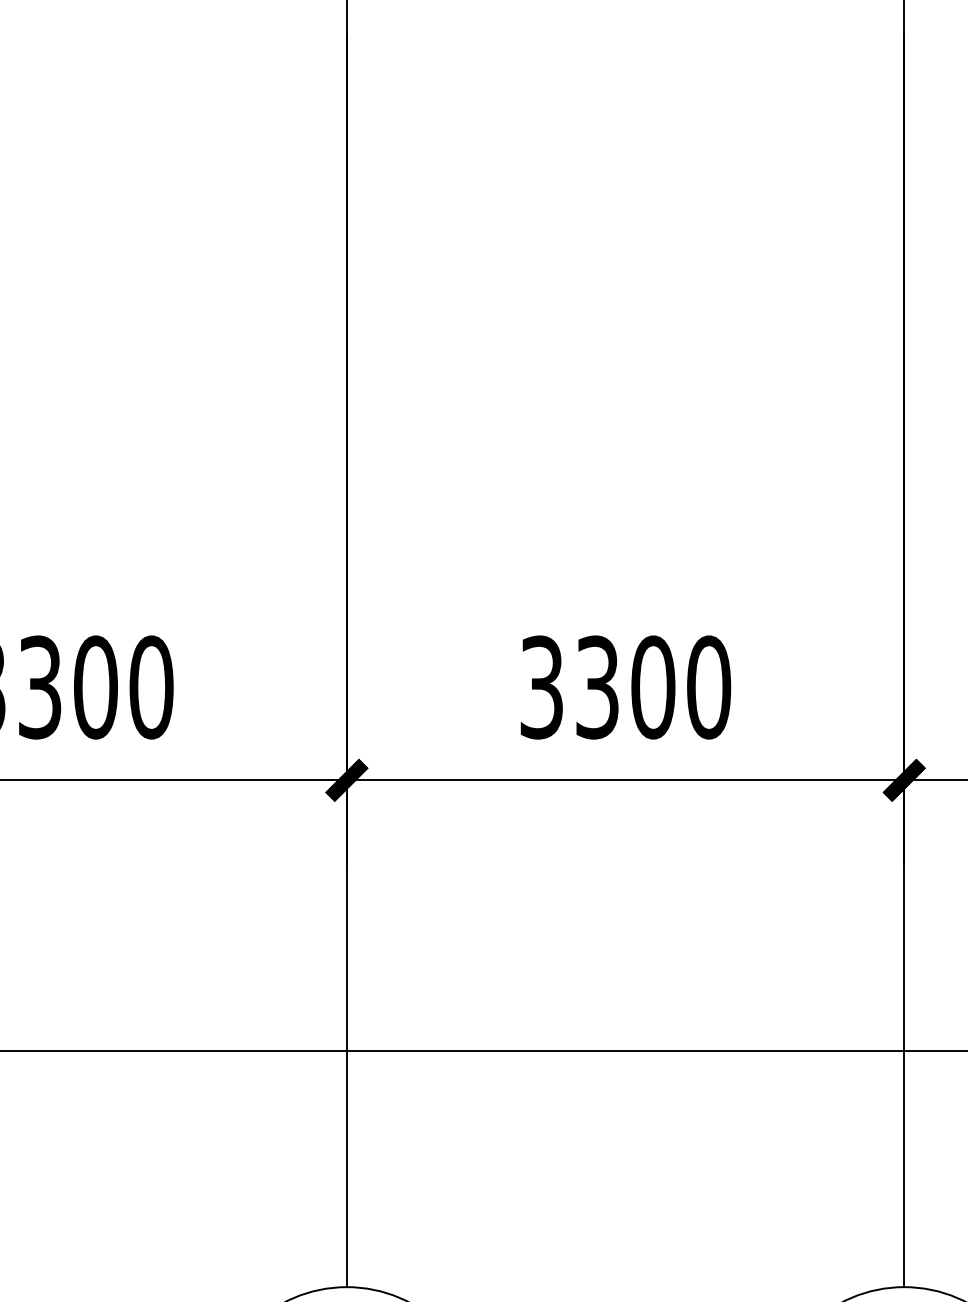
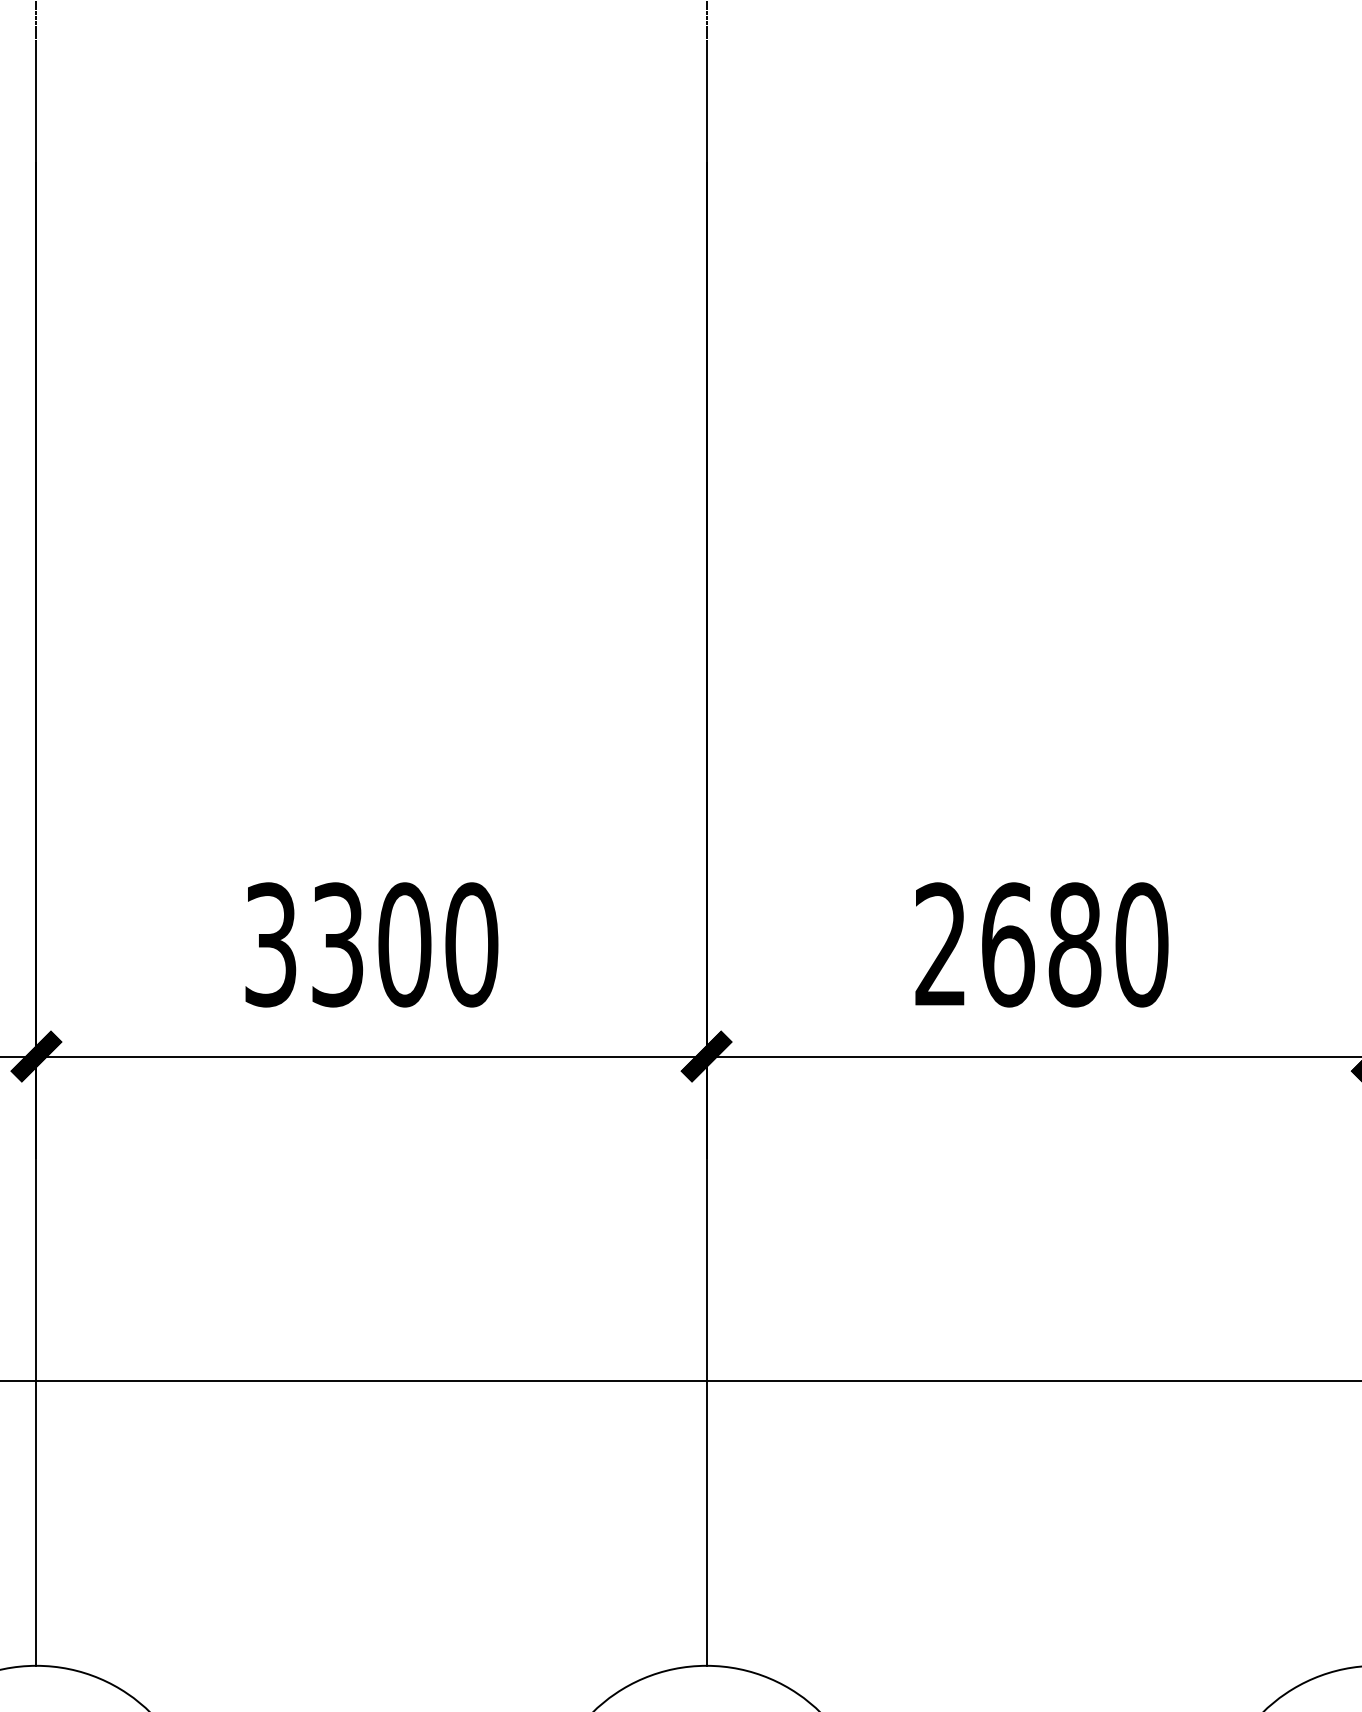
text: (597, 687) -> (1008, 944), 3300 -> 2680

